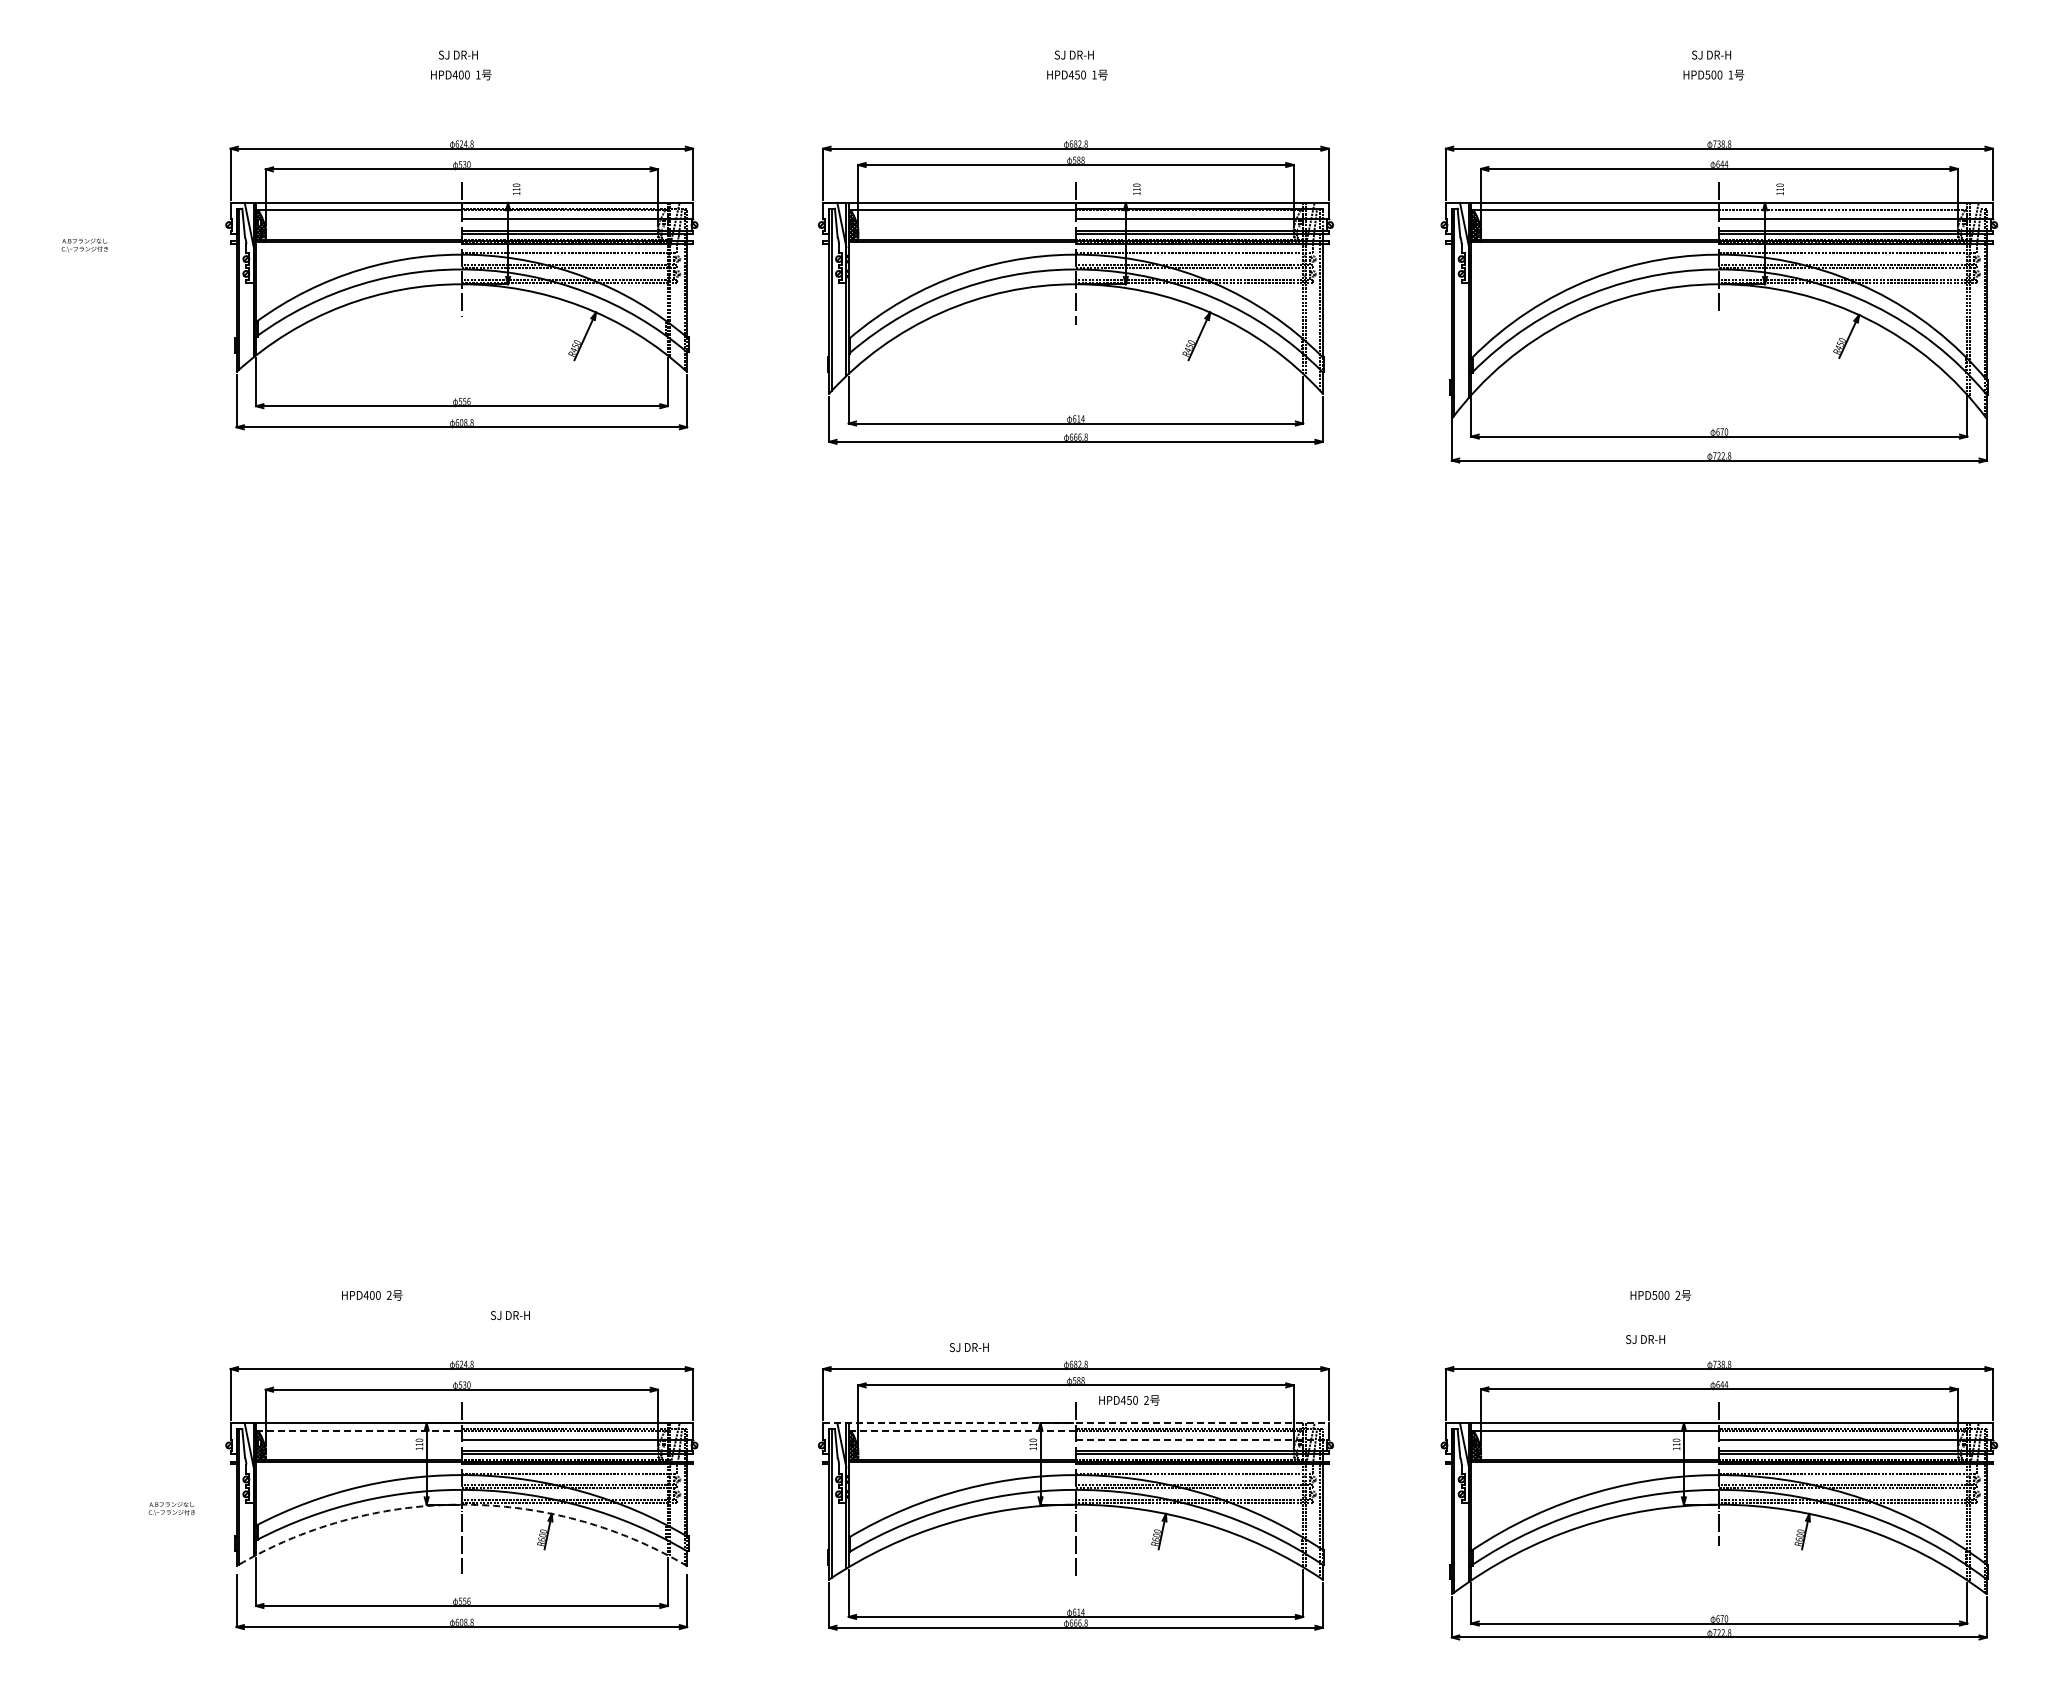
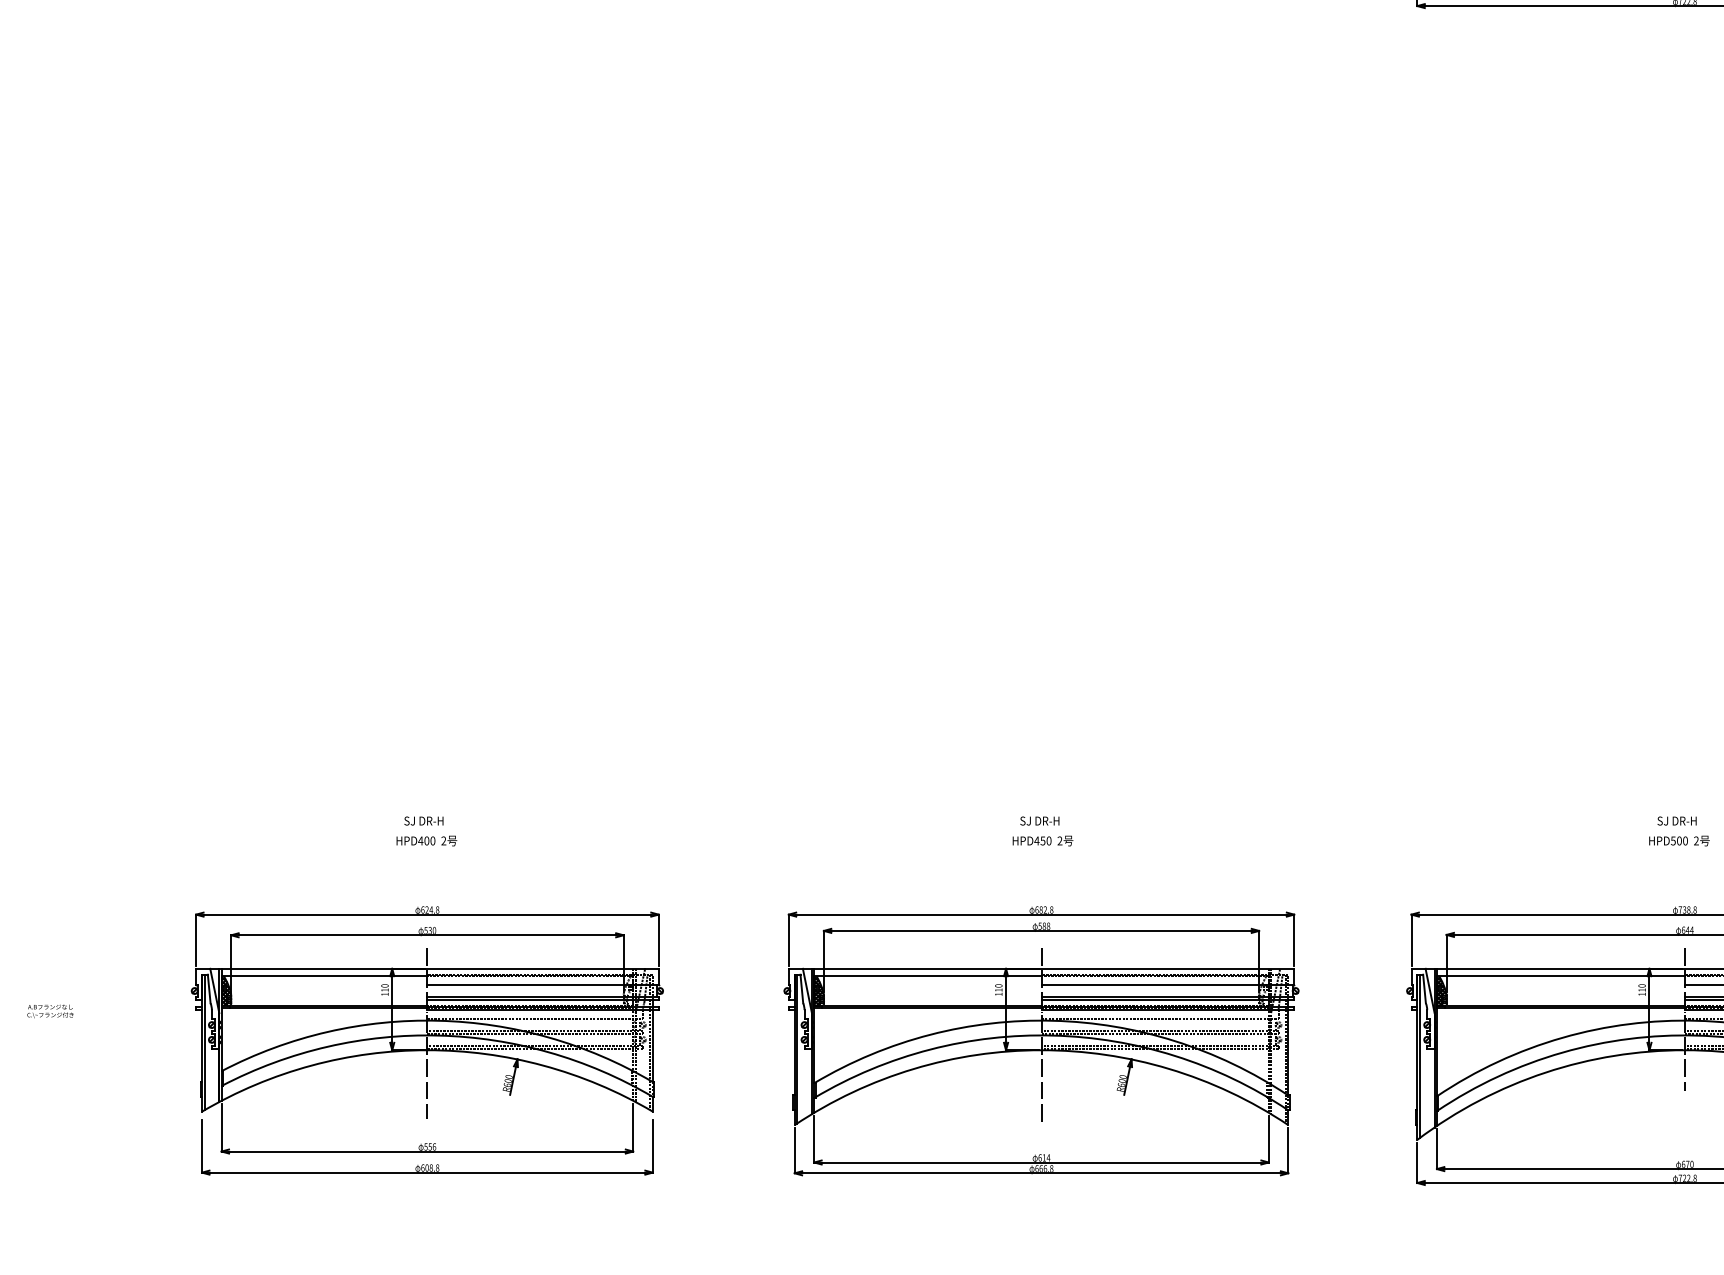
text: (372, 1295) -> (427, 841), moved
text: (1660, 1295) -> (1679, 841), moved
text: (510, 1315) -> (424, 821), moved
text: (1645, 1339) -> (1677, 821), moved
text: (968, 1347) -> (1039, 821), moved
text: (1129, 1400) -> (1043, 841), moved
line: (1075, 1423) -> (1041, 969), dashed -> solid
line: (359, 1430) -> (325, 976), dashed -> solid
line: (962, 1430) -> (928, 976), dashed -> solid
line: (1202, 1439) -> (1168, 985), dashed -> solid
arc: (461, 1504) -> (427, 1050), dashed -> solid
text: (171, 1508) -> (50, 1011), moved

